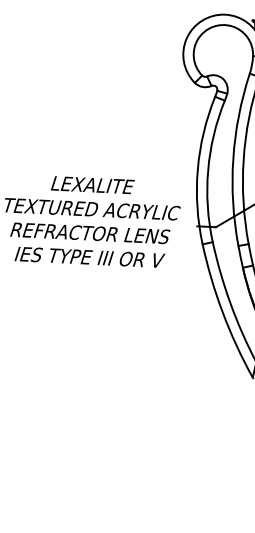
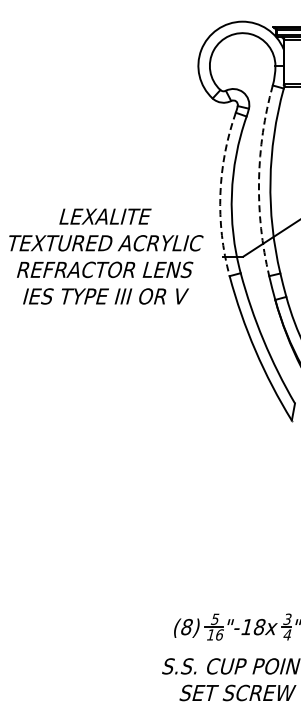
arc: (233, 159) -> (259, 180), solid -> dashed
arc: (197, 170) -> (220, 194), solid -> dashed

